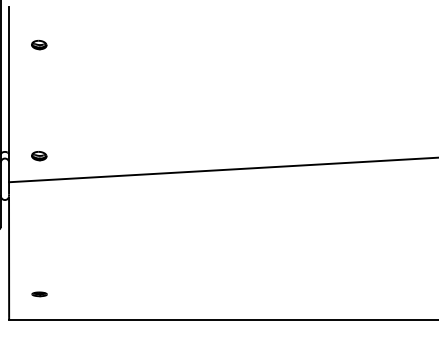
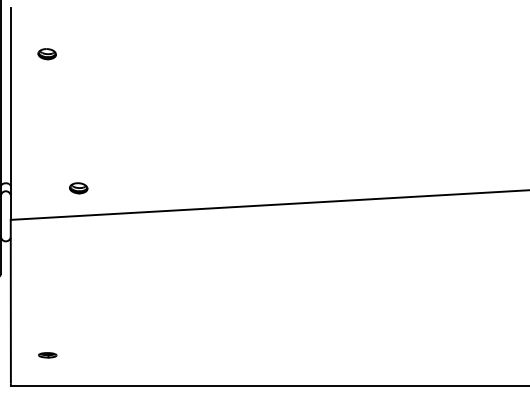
part: (39, 156) -> (78, 188), moved

